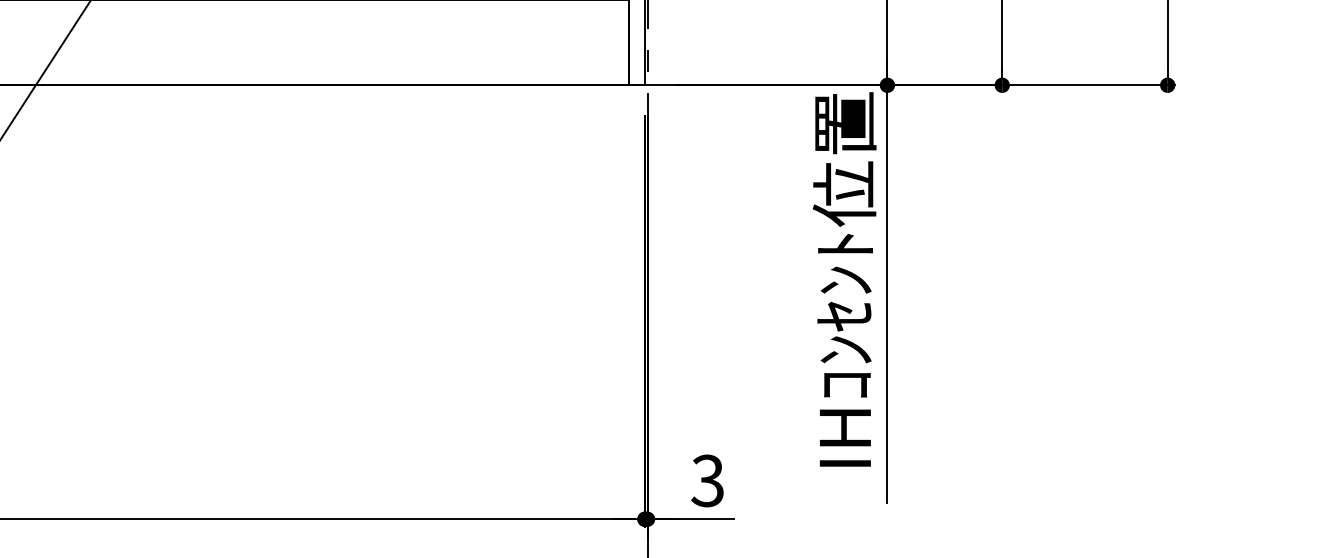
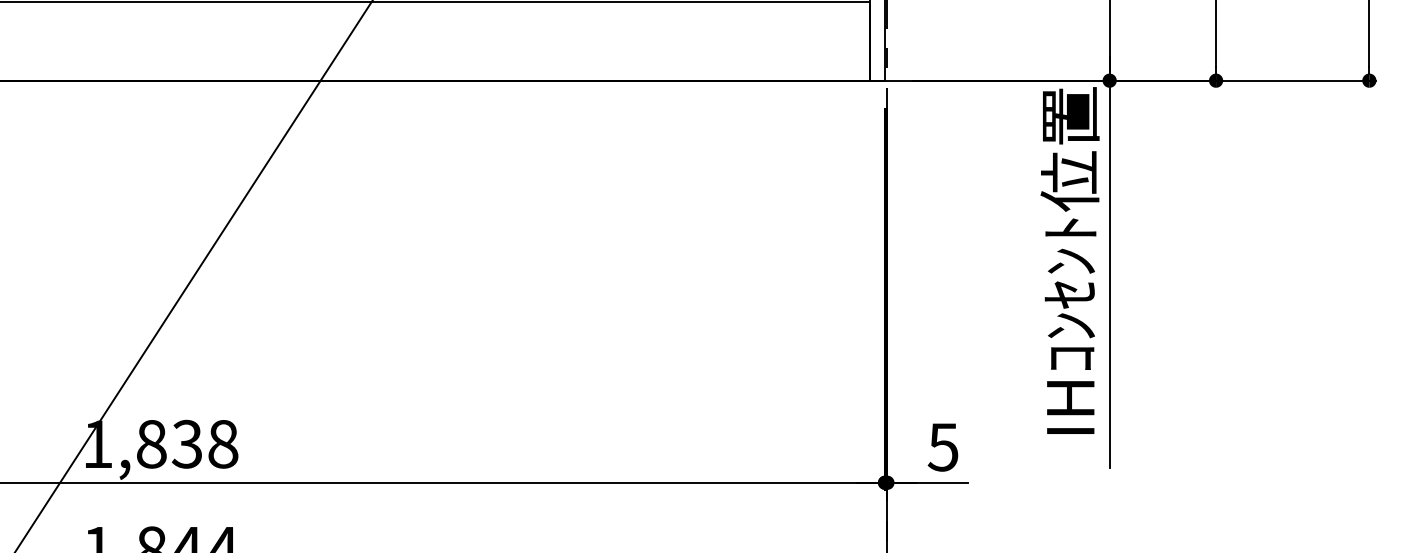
text: (706, 480) -> (942, 446), 3 -> 5

